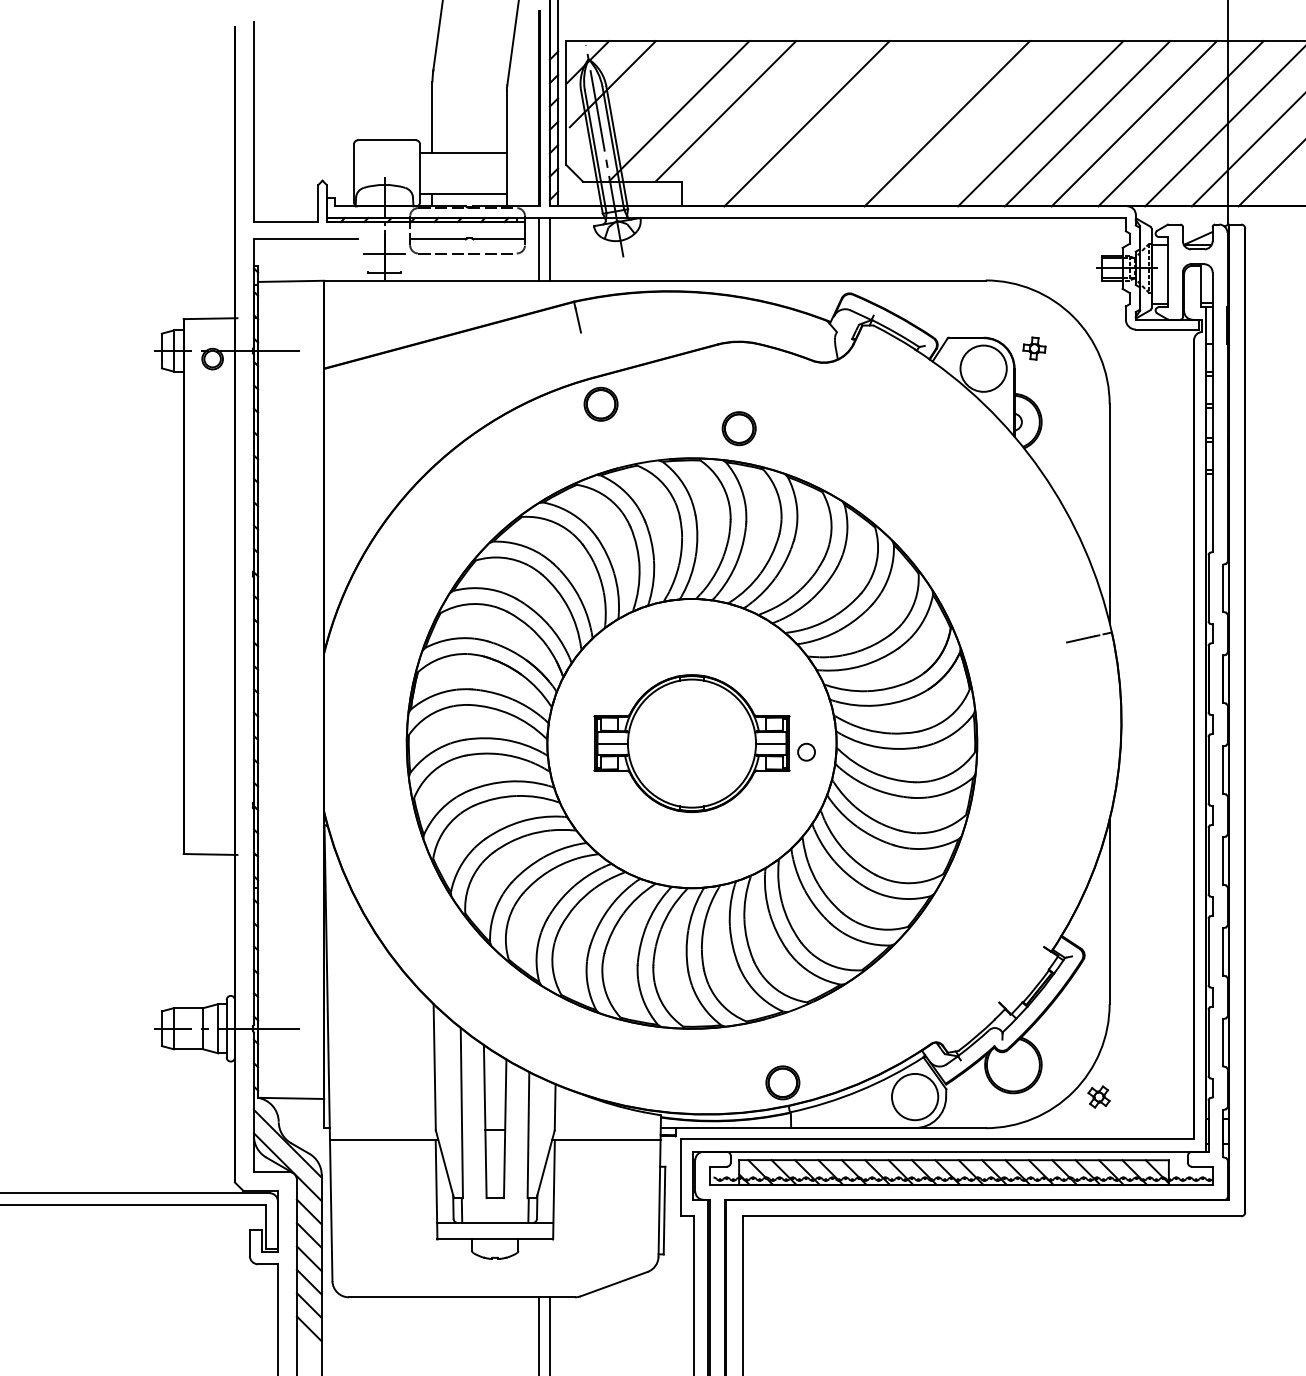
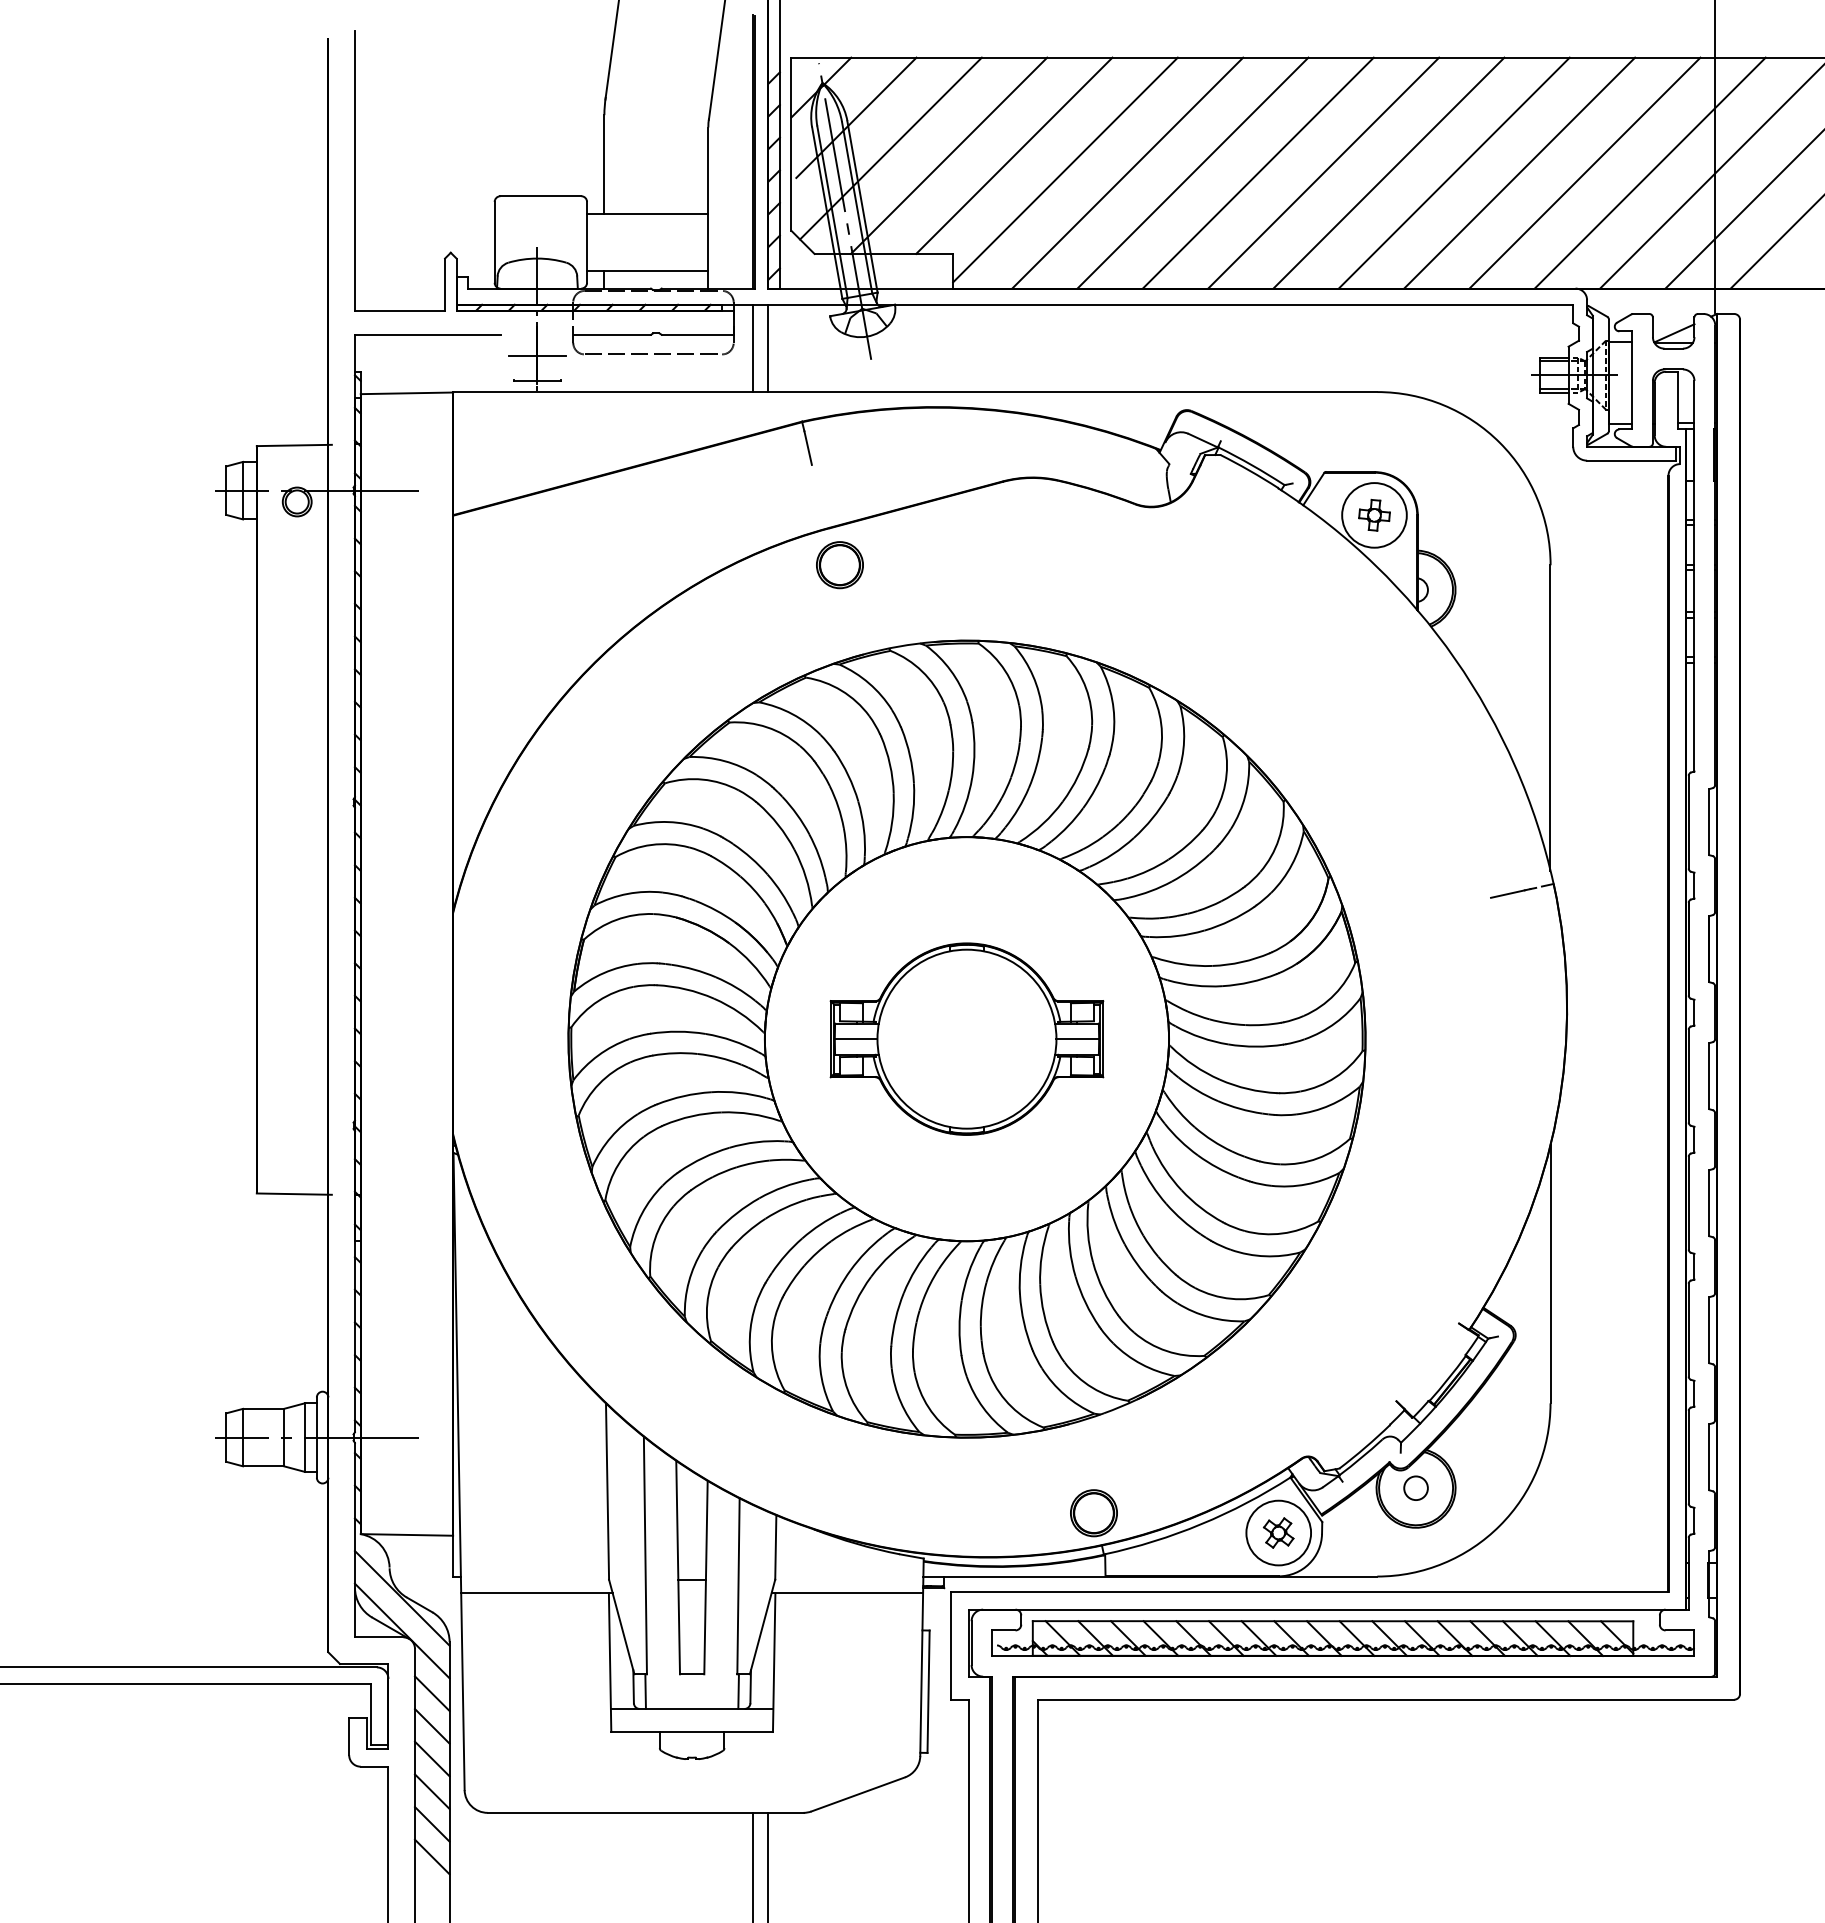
line: (637, 106) -> (890, 148), added
line: (762, 121) -> (1065, 169), added
line: (853, 123) -> (1192, 172), added
line: (899, 123) -> (1257, 172), added
line: (993, 123) -> (1388, 172), added
part: (1034, 348) -> (1374, 514), moved
part: (738, 428) -> (1032, 599), removed
circle: (806, 751) -> (1415, 1487), moved
part: (1098, 1096) -> (1278, 1532), moved

